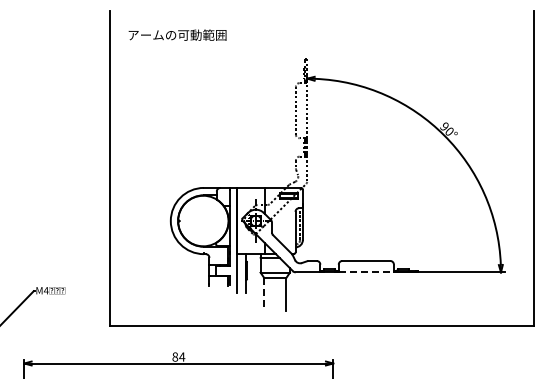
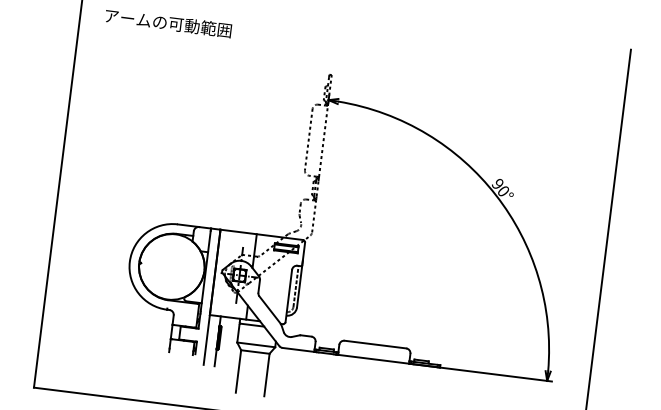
line: (366, 272) -> (373, 359), dashed -> solid
line: (264, 295) -> (238, 372), dashed -> solid

